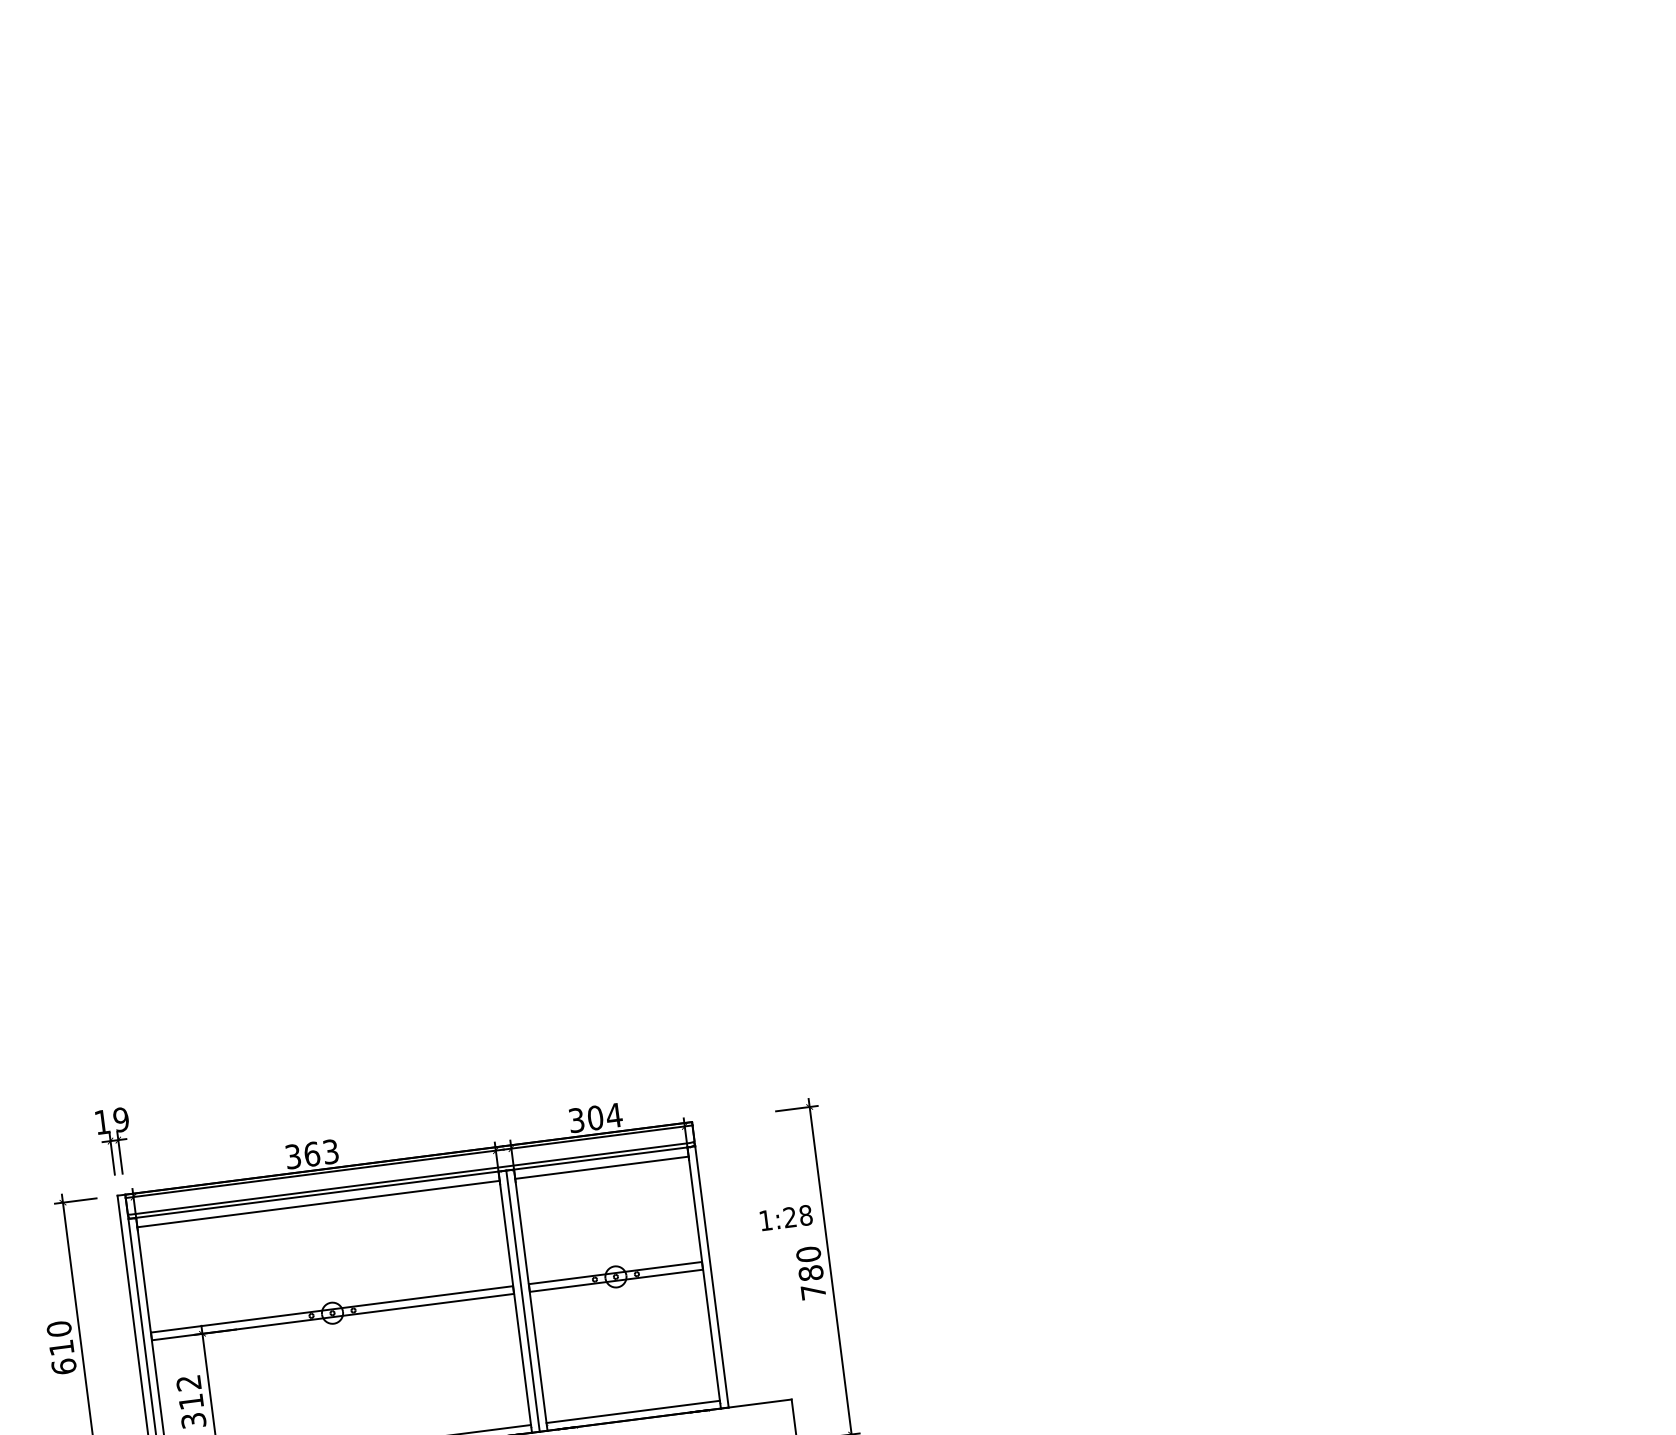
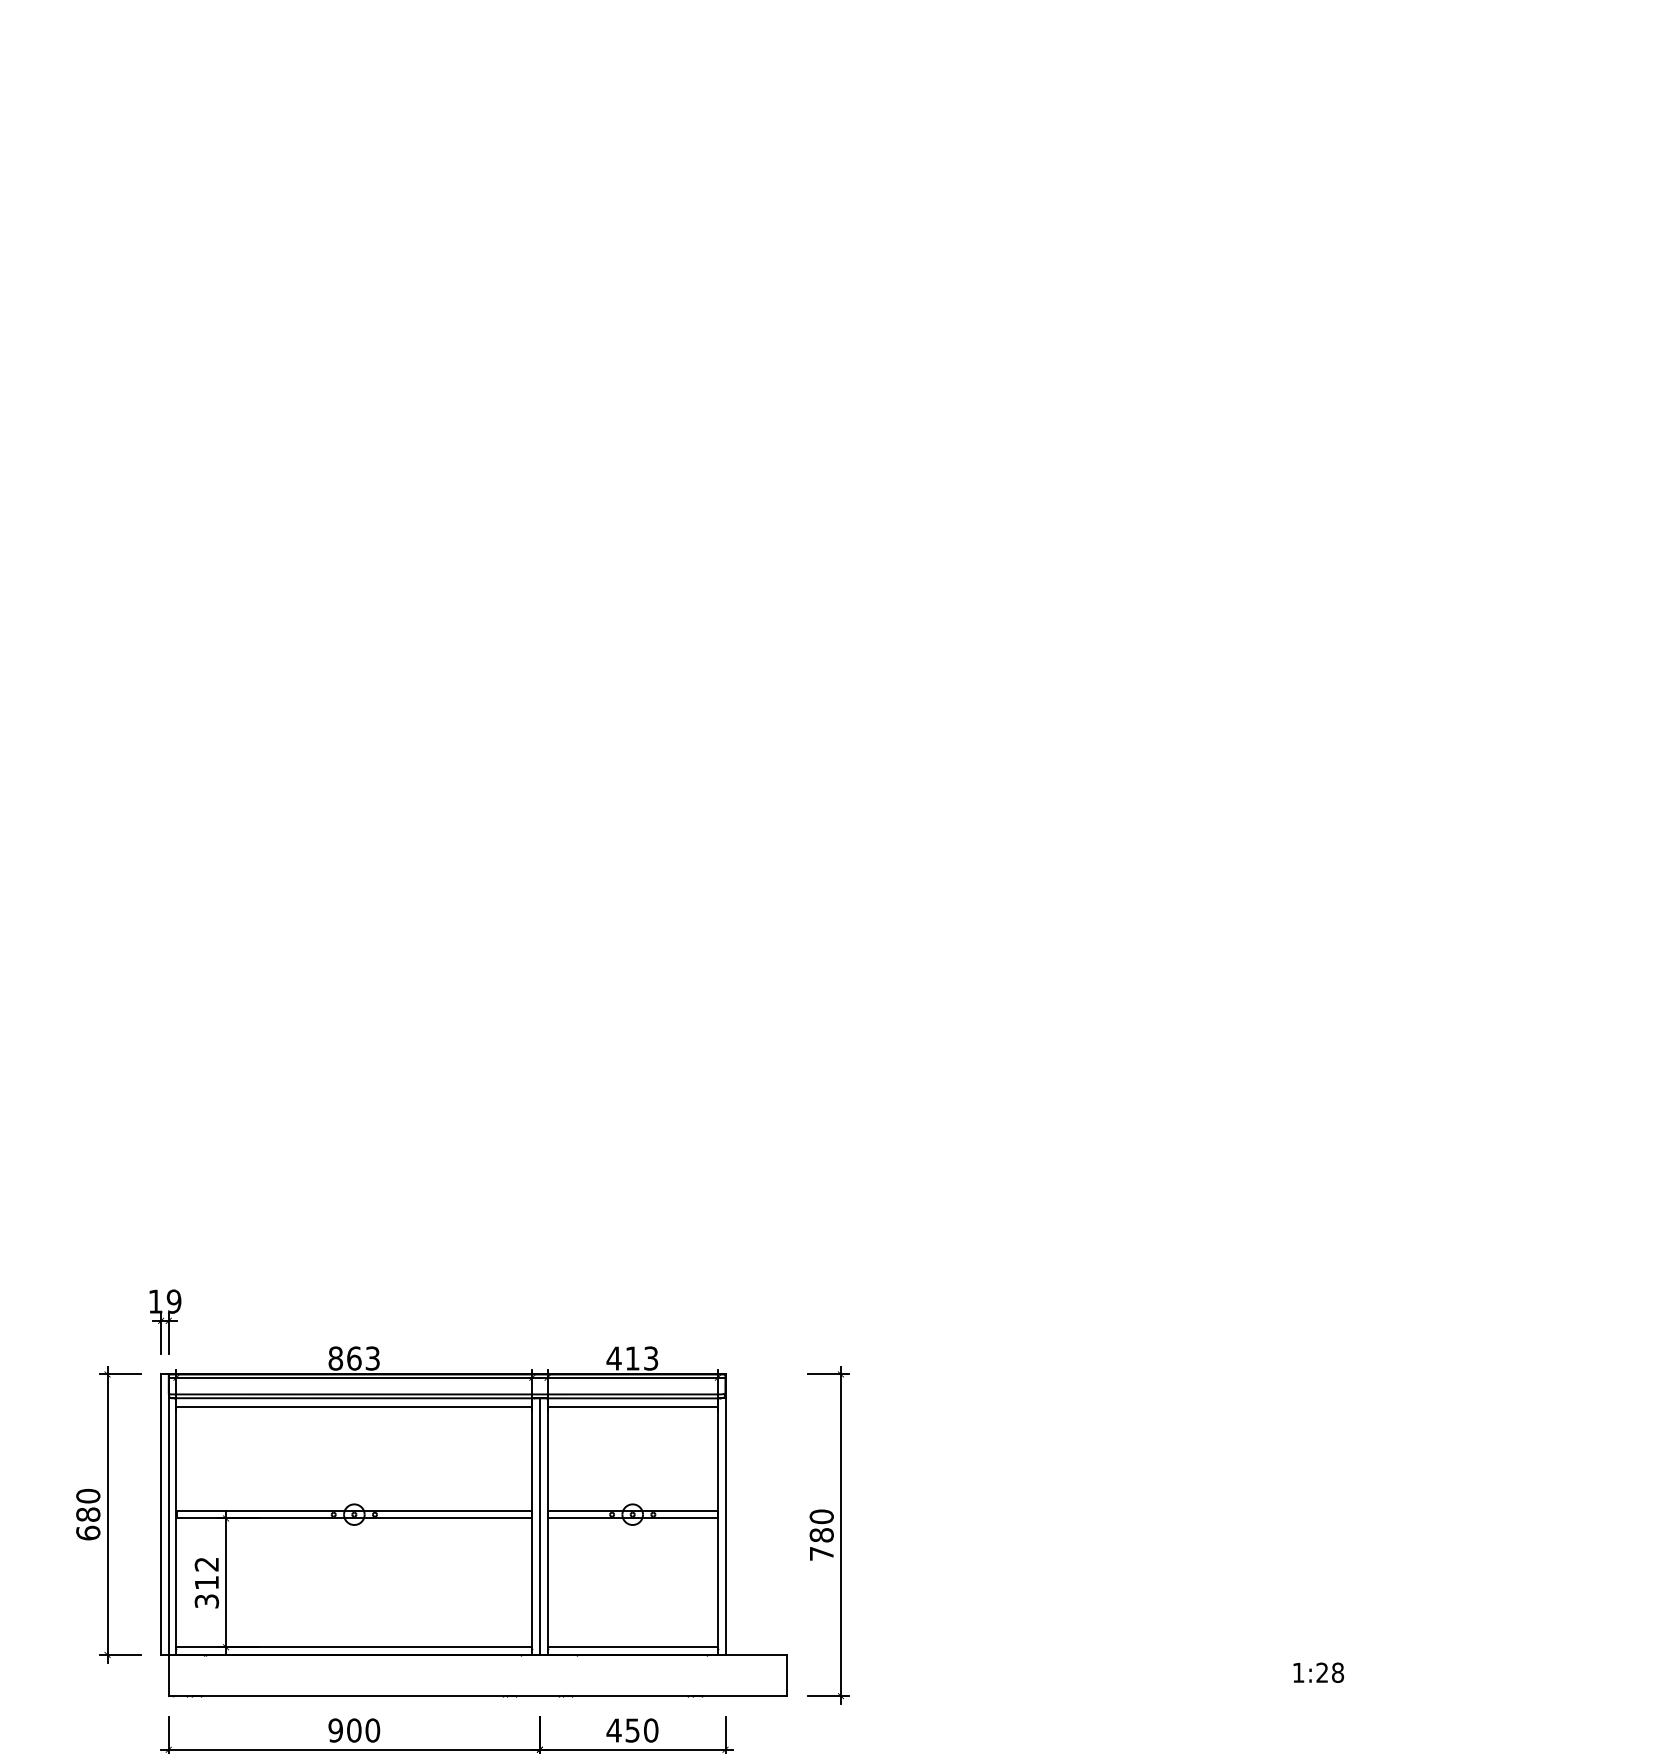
text: (595, 1117) -> (632, 1358), 304 -> 413
text: (292, 1156) -> (335, 1358), 363 -> 863
text: (786, 1217) -> (1318, 1672), moved
text: (61, 1347) -> (88, 1514), 610 -> 680

